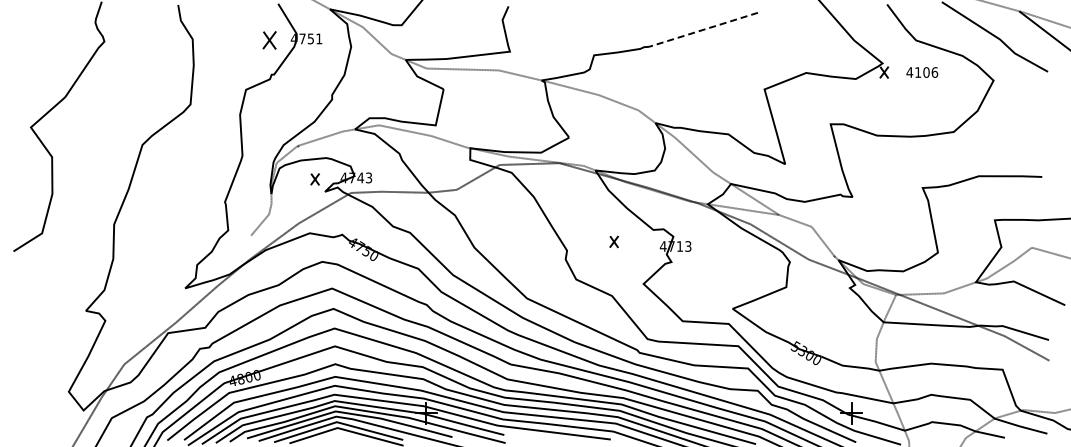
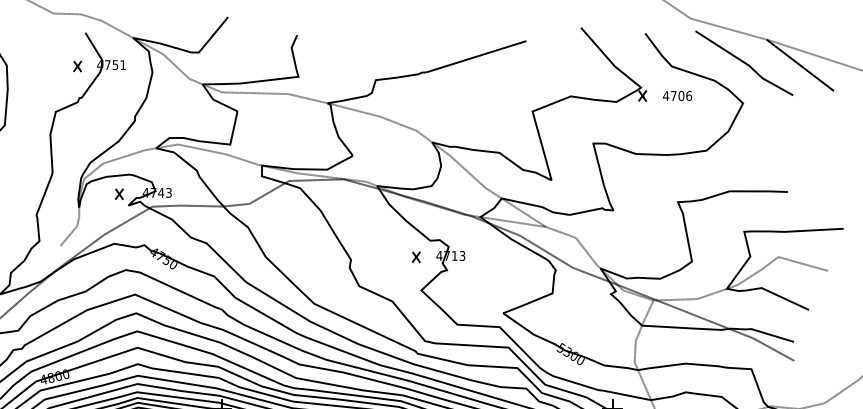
line: (703, 29) -> (476, 56), dashed -> solid
part: (269, 40) -> (77, 66), size x0.62
text: (918, 72) -> (674, 95), 4106 -> 4706
part: (613, 241) -> (415, 256), moved

